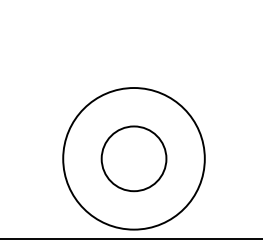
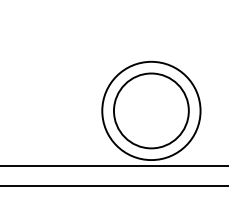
circle: (134, 158) -> (151, 110), size x1.67

